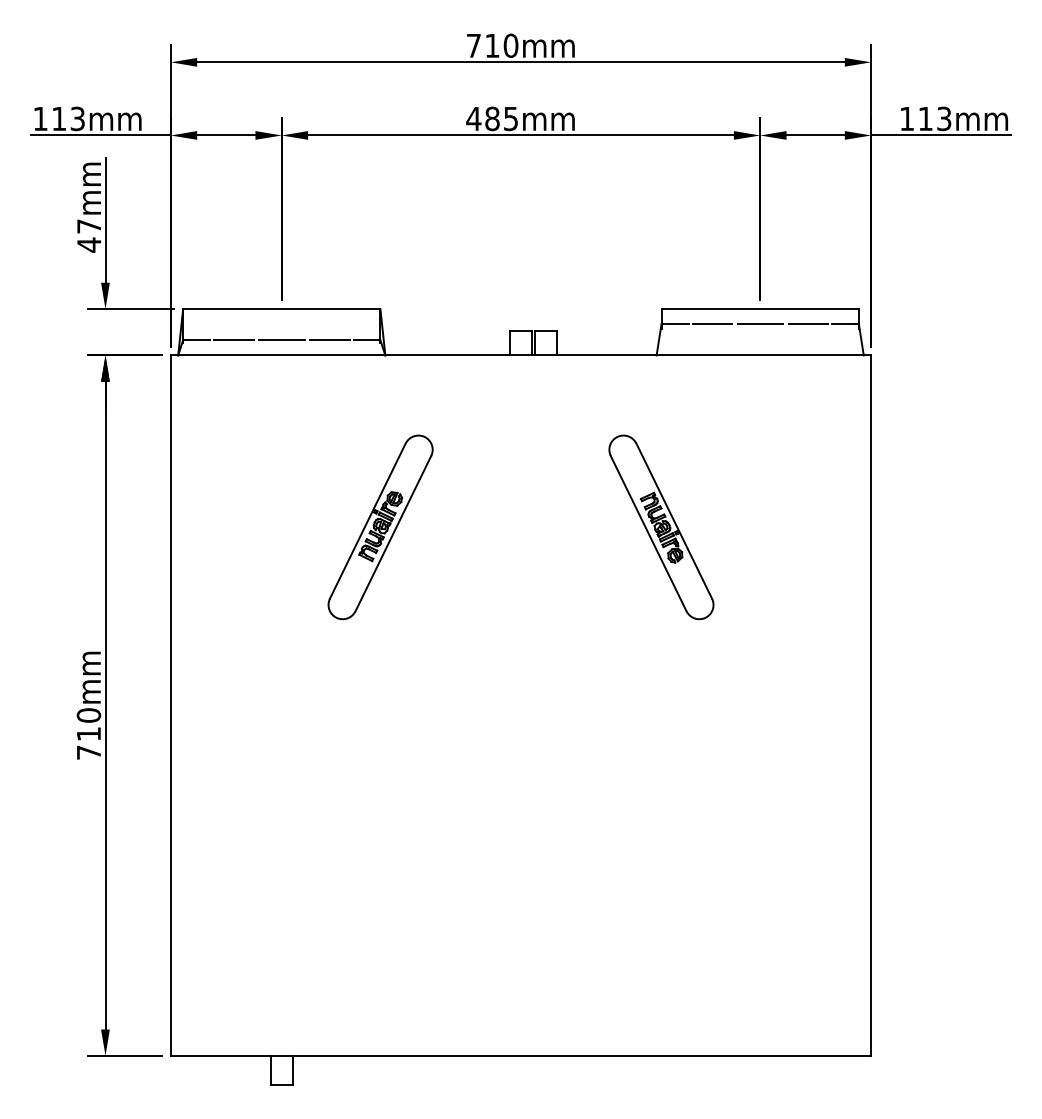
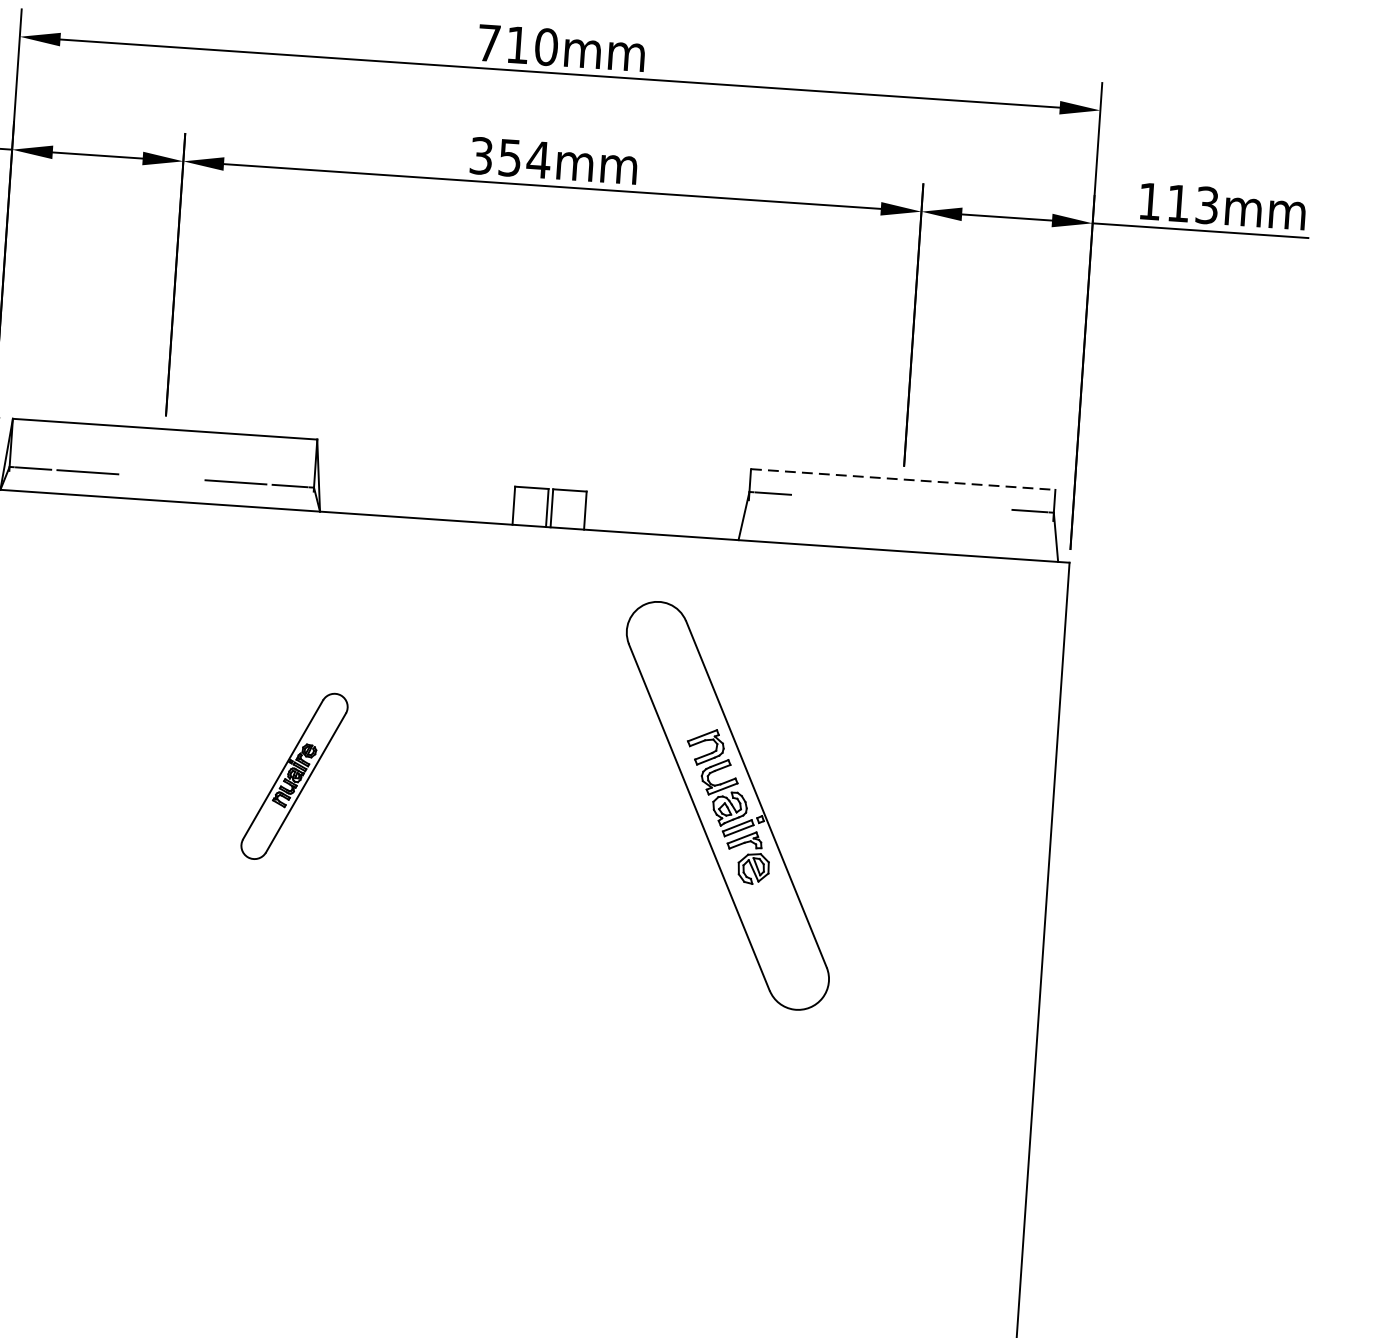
text: (492, 118) -> (510, 157), 485mm -> 354mm
line: (760, 309) -> (903, 480), solid -> dashed
line: (711, 323) -> (826, 496), removed
line: (759, 323) -> (900, 501), removed
line: (807, 323) -> (974, 506), removed
line: (281, 340) -> (161, 477), removed
part: (380, 527) -> (294, 776), size x0.6
part: (661, 527) -> (727, 806), size x1.4

